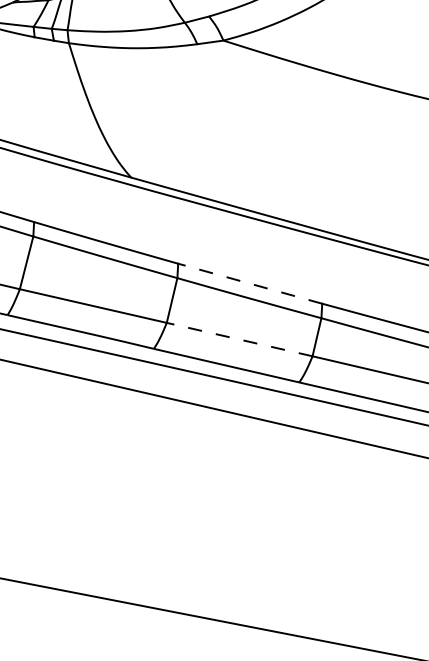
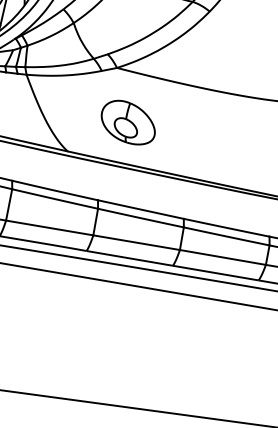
part: (235, 134) -> (127, 122), added
line: (249, 283) -> (140, 209), dashed -> solid
line: (239, 339) -> (136, 242), dashed -> solid

